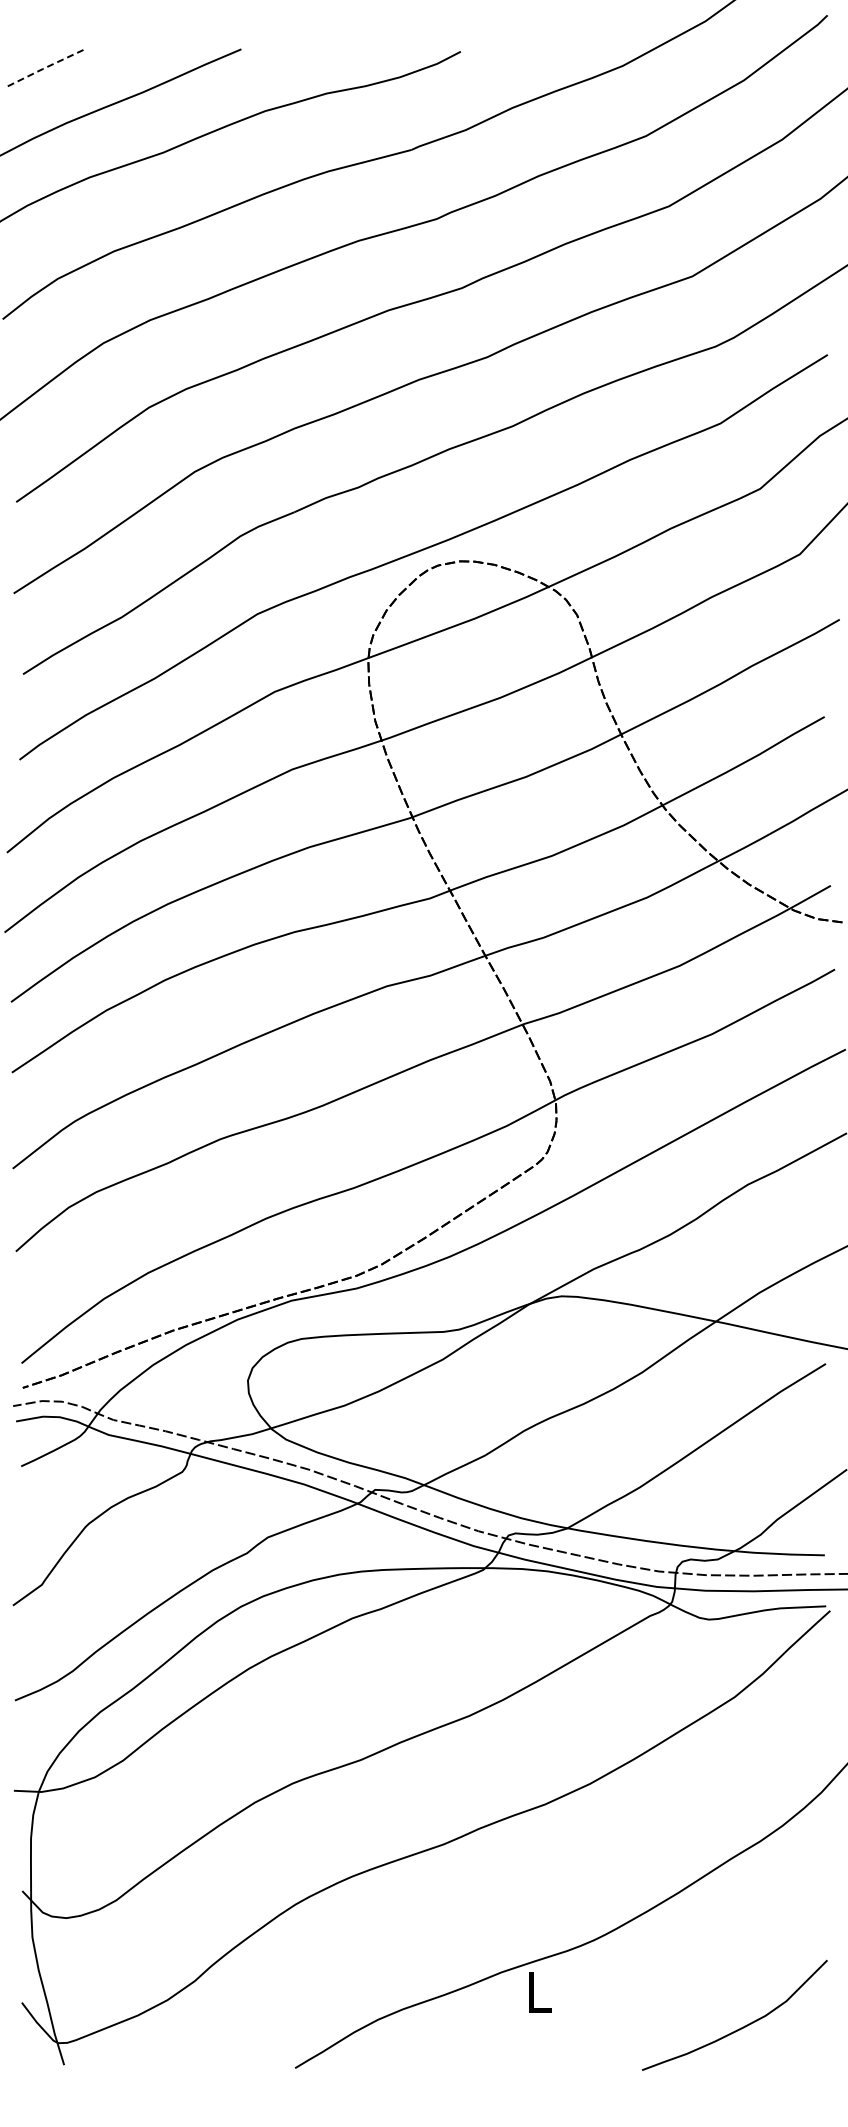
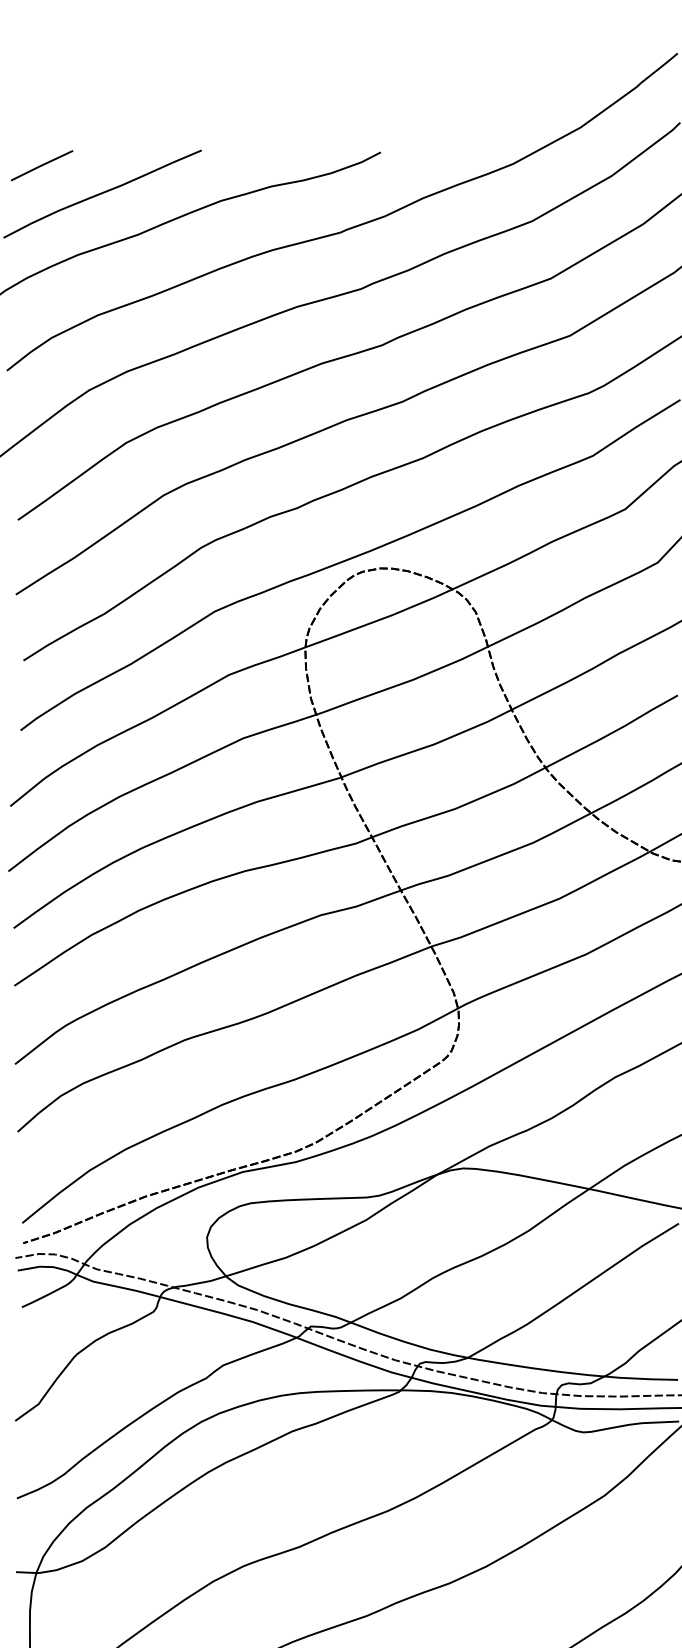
line: (45, 67) -> (41, 165), dashed -> solid

